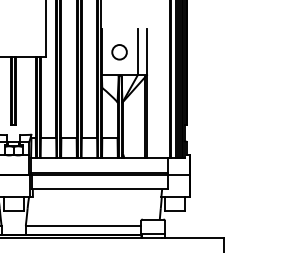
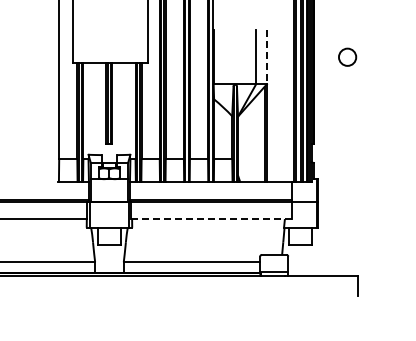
circle: (119, 51) -> (347, 56), moved
line: (146, 52) -> (266, 57), solid -> dashed
line: (99, 189) -> (210, 219), solid -> dashed

